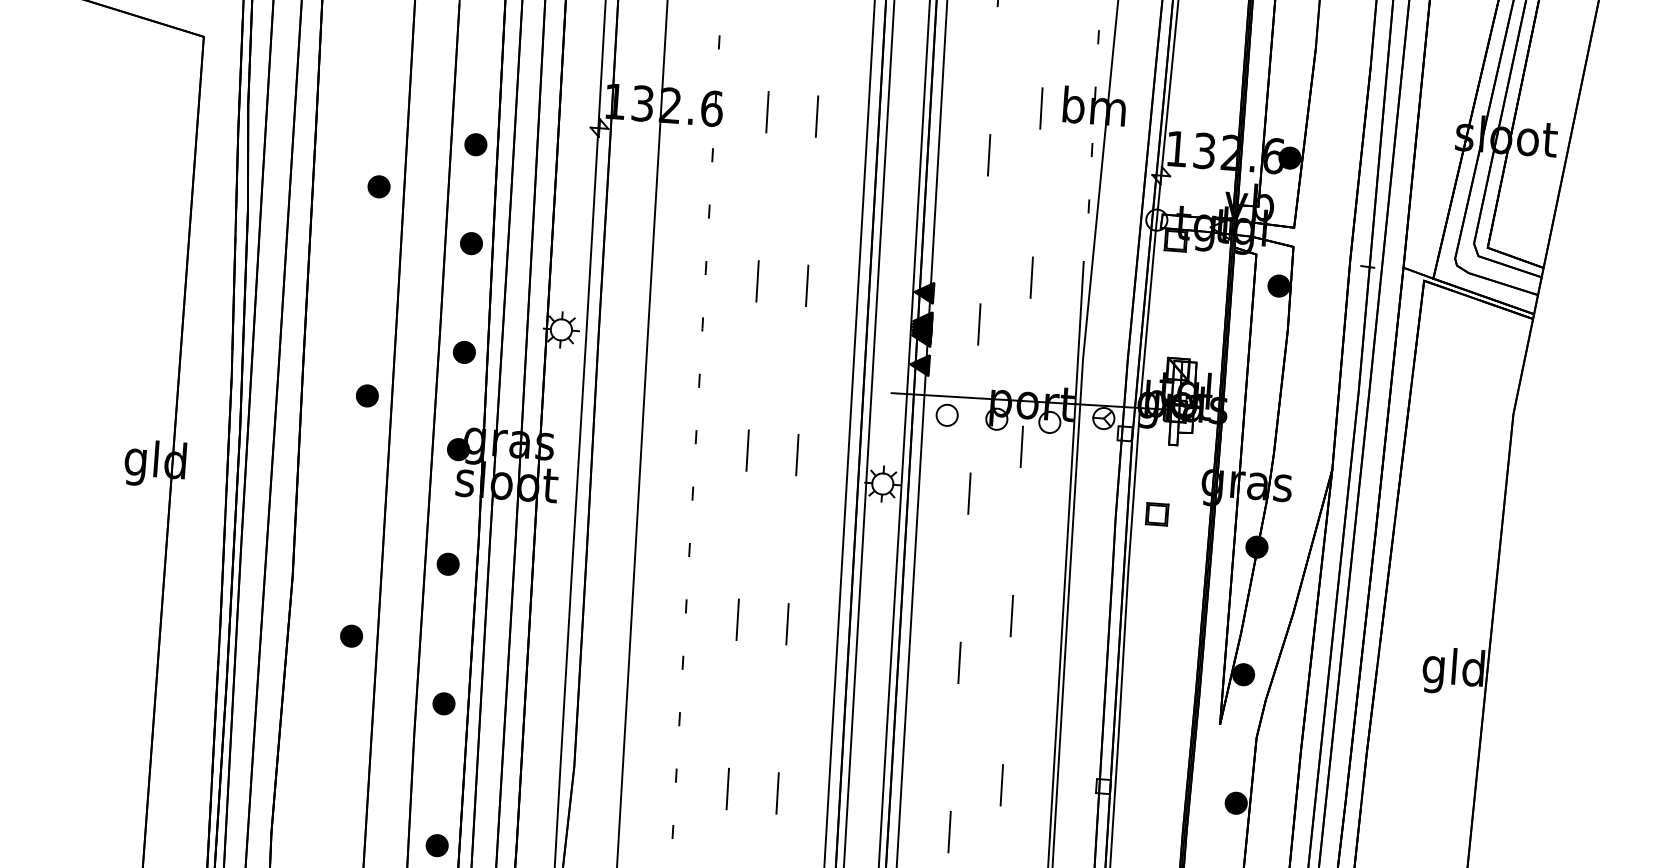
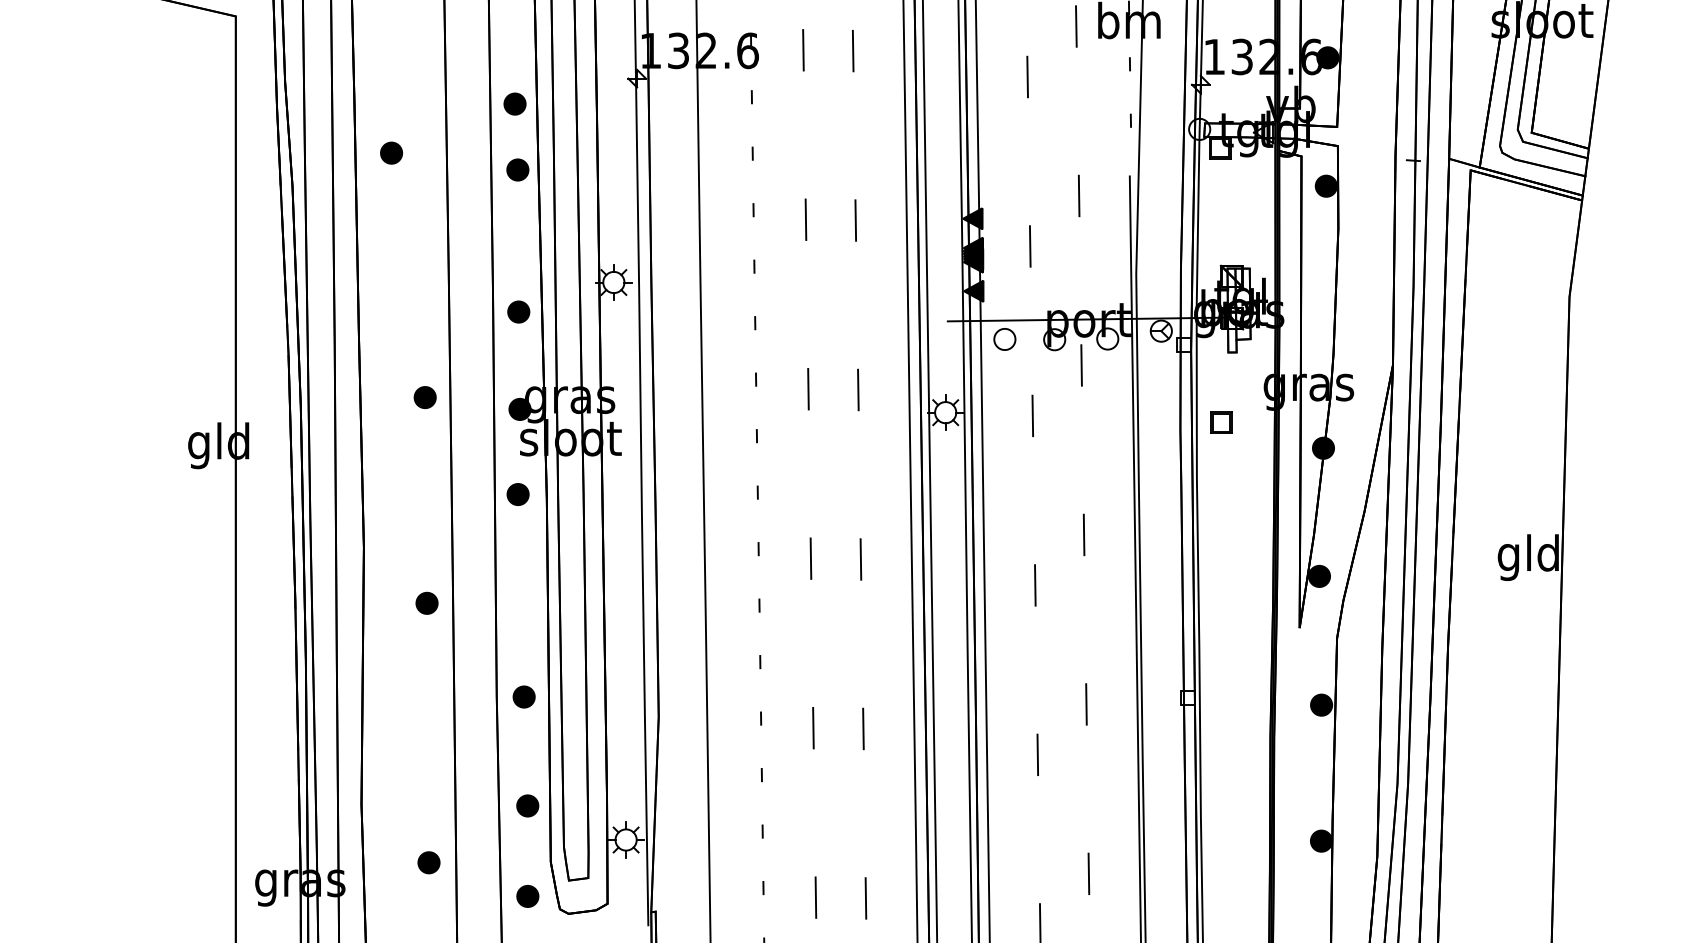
part: (379, 186) -> (391, 152), moved
part: (471, 243) -> (517, 169), moved
part: (366, 395) -> (424, 397), moved
part: (447, 564) -> (517, 494), moved
part: (443, 703) -> (523, 696), moved

